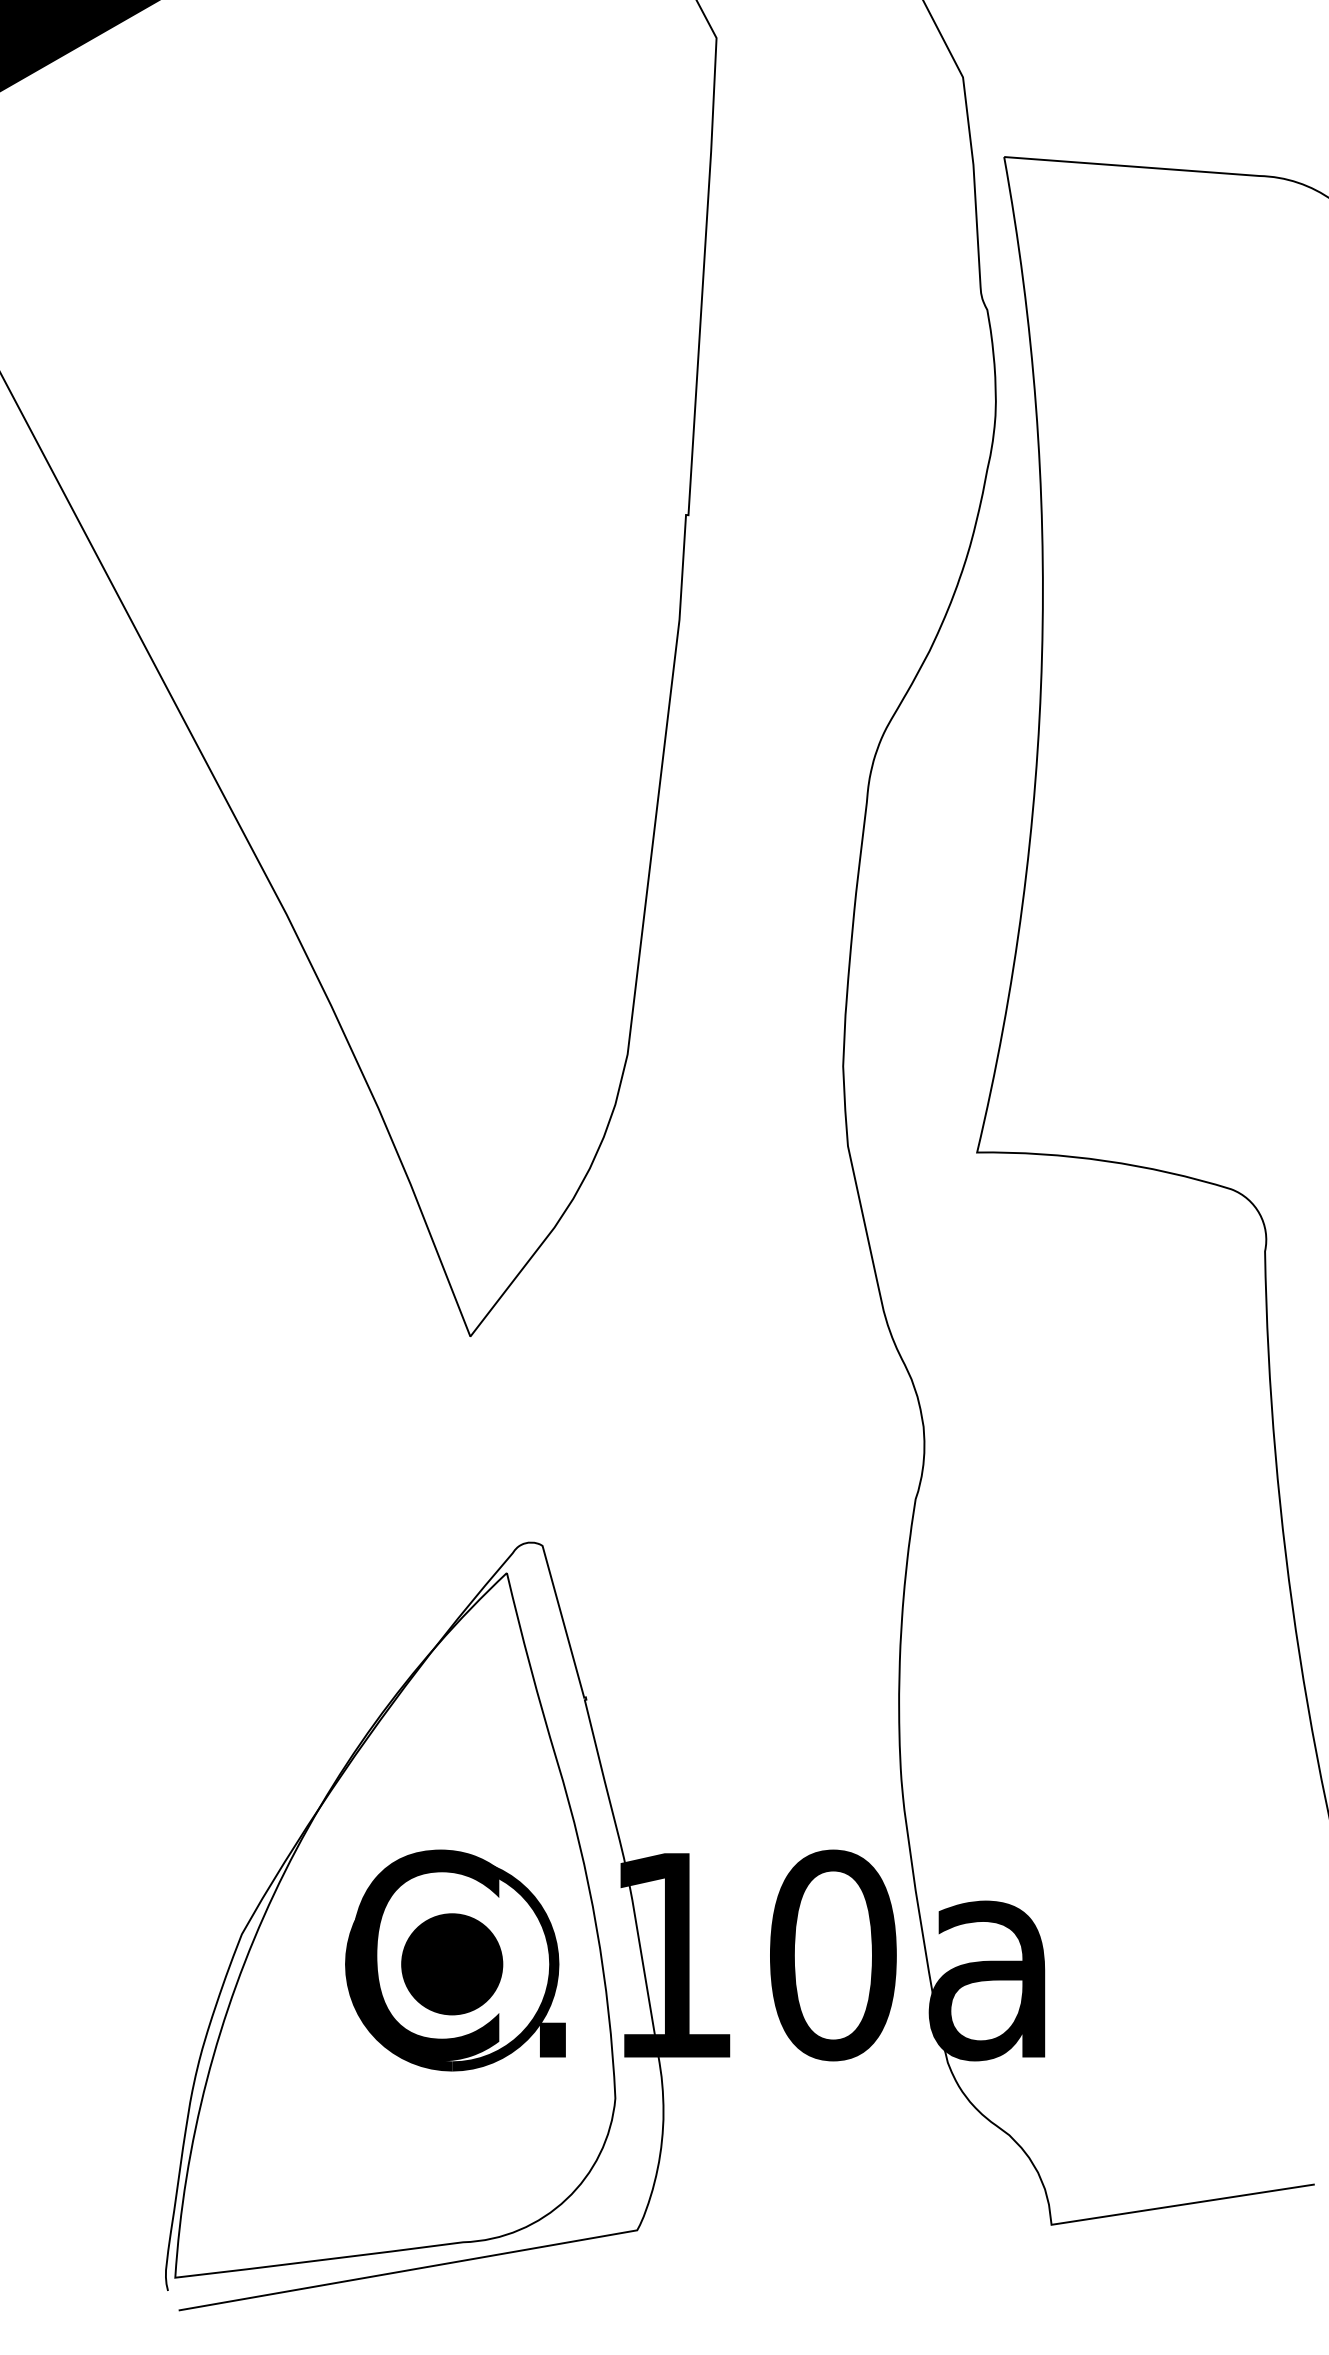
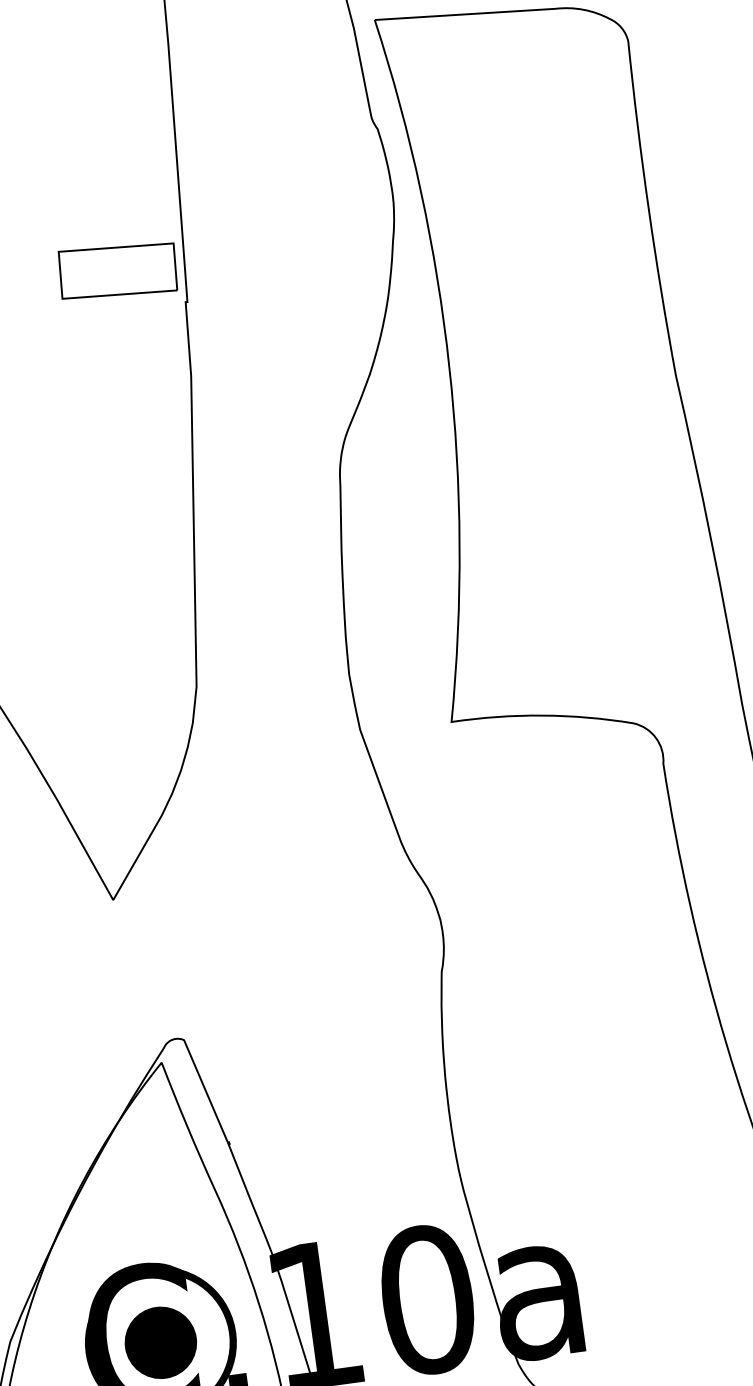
part: (597, 458) -> (118, 270), added

